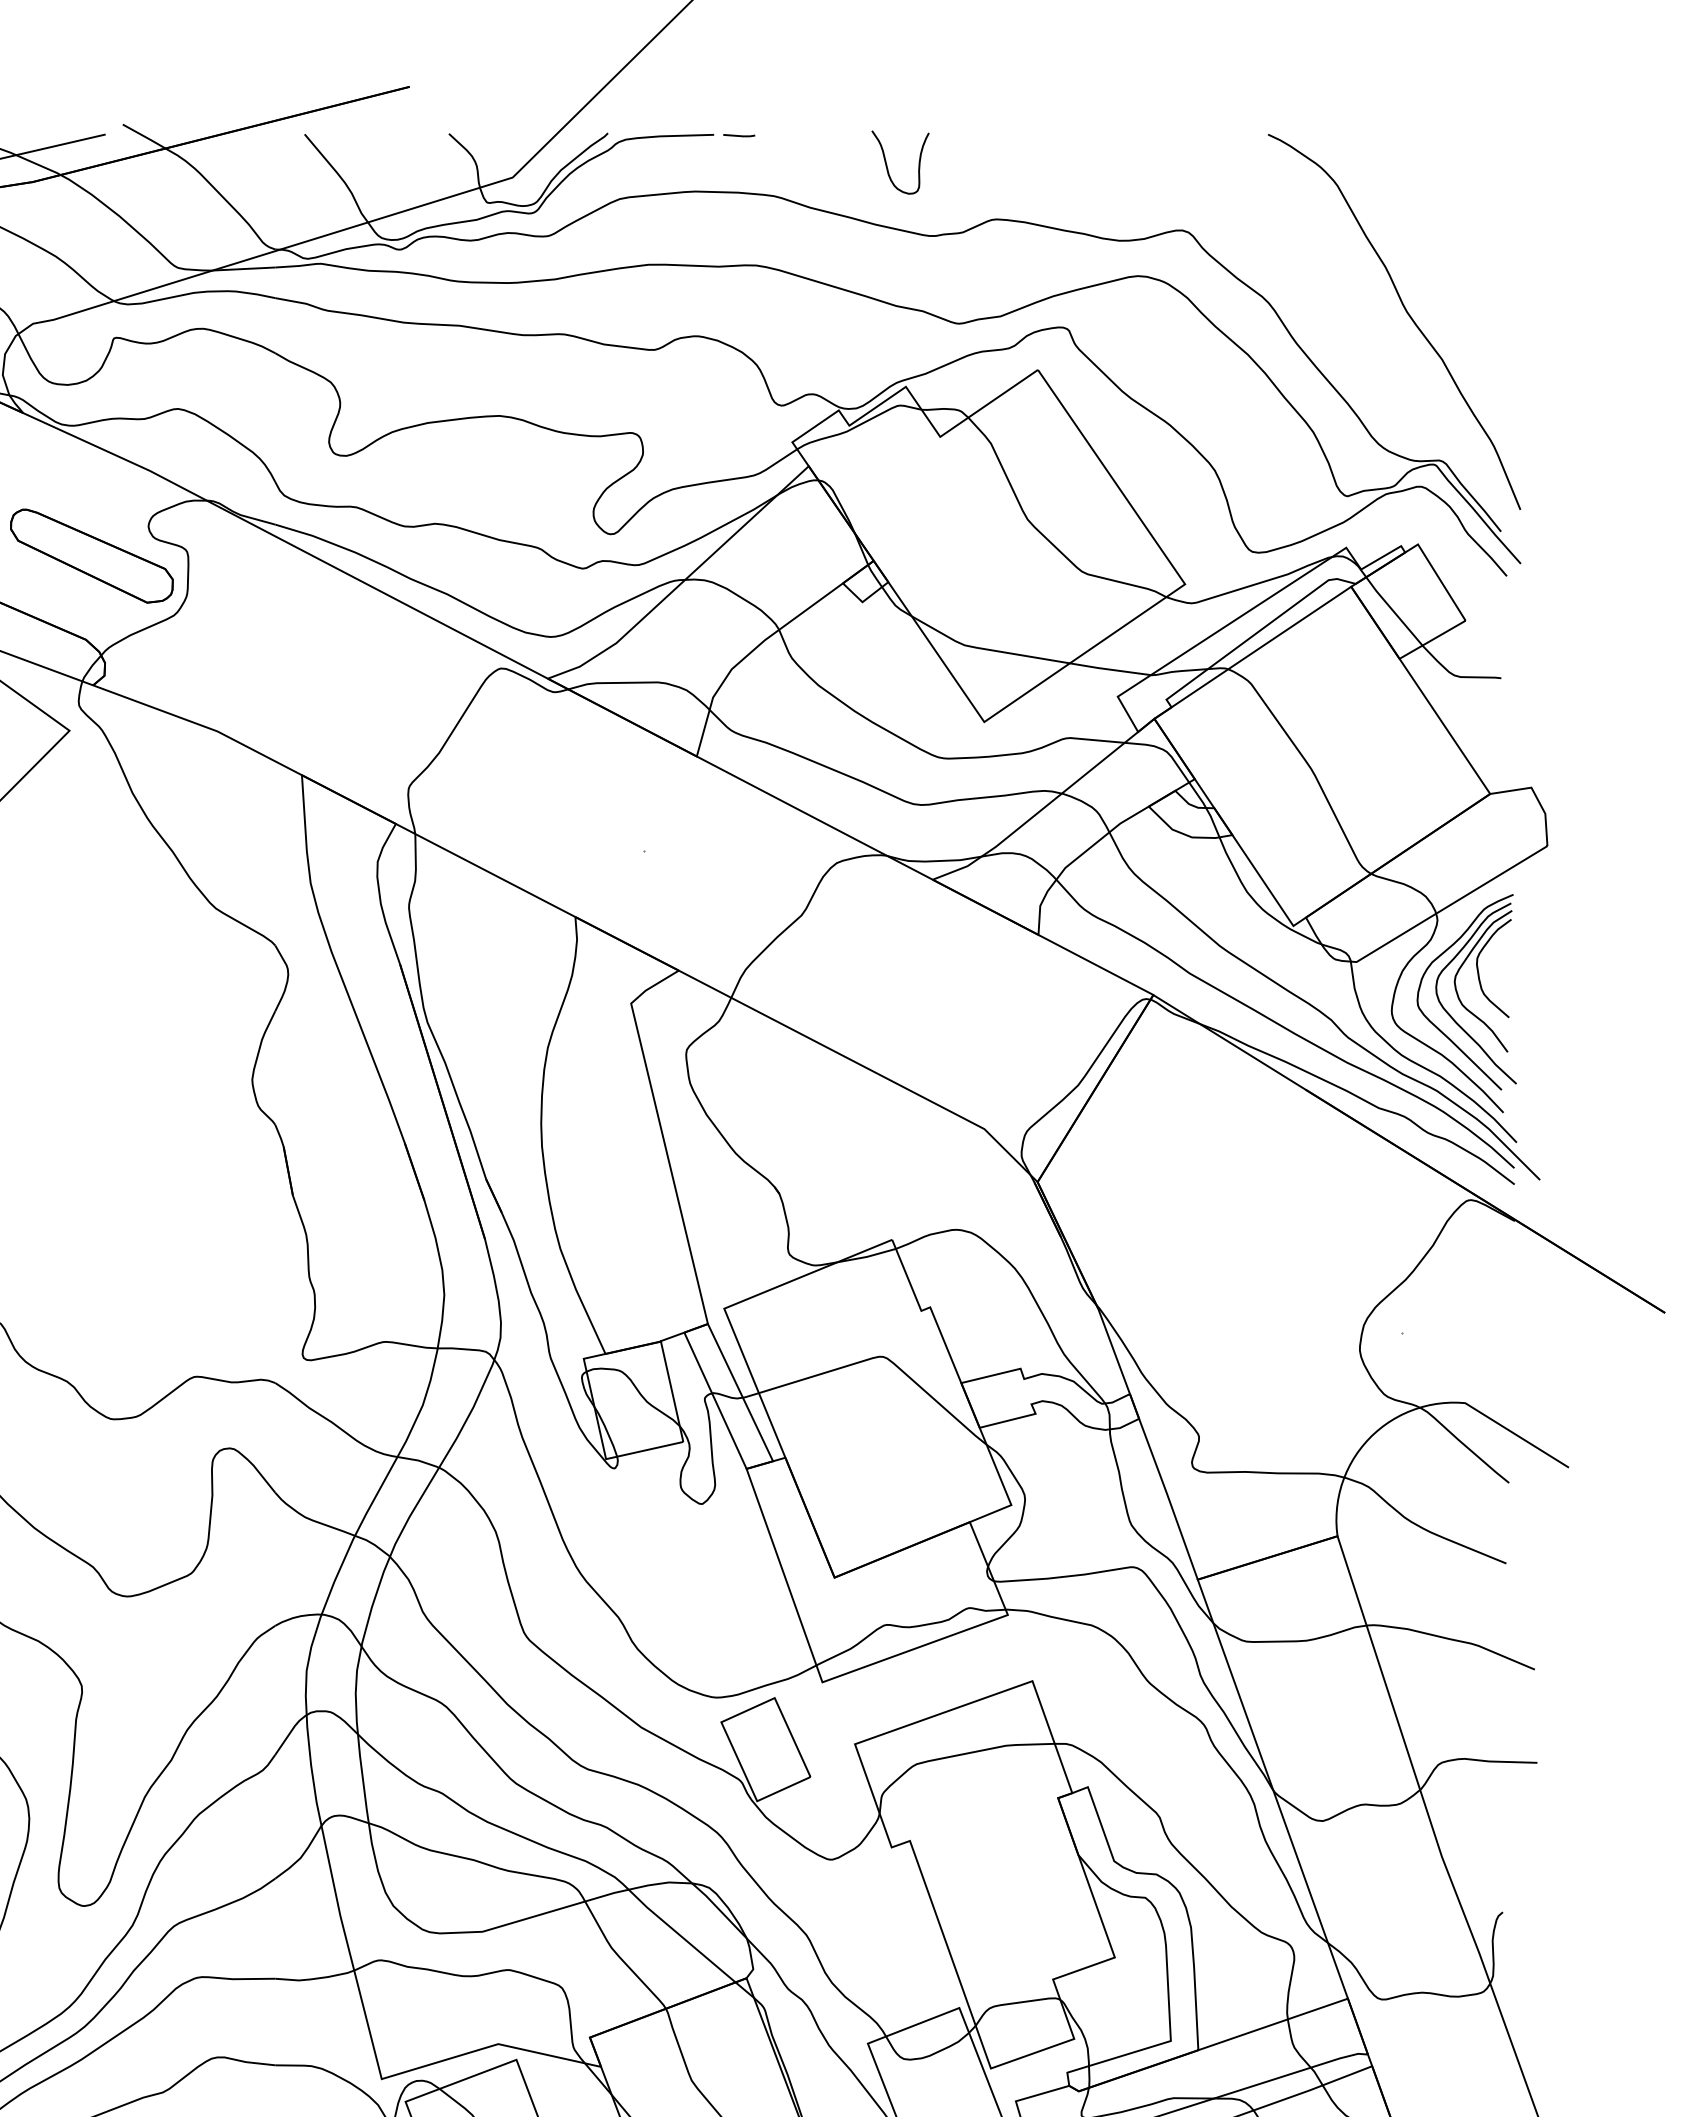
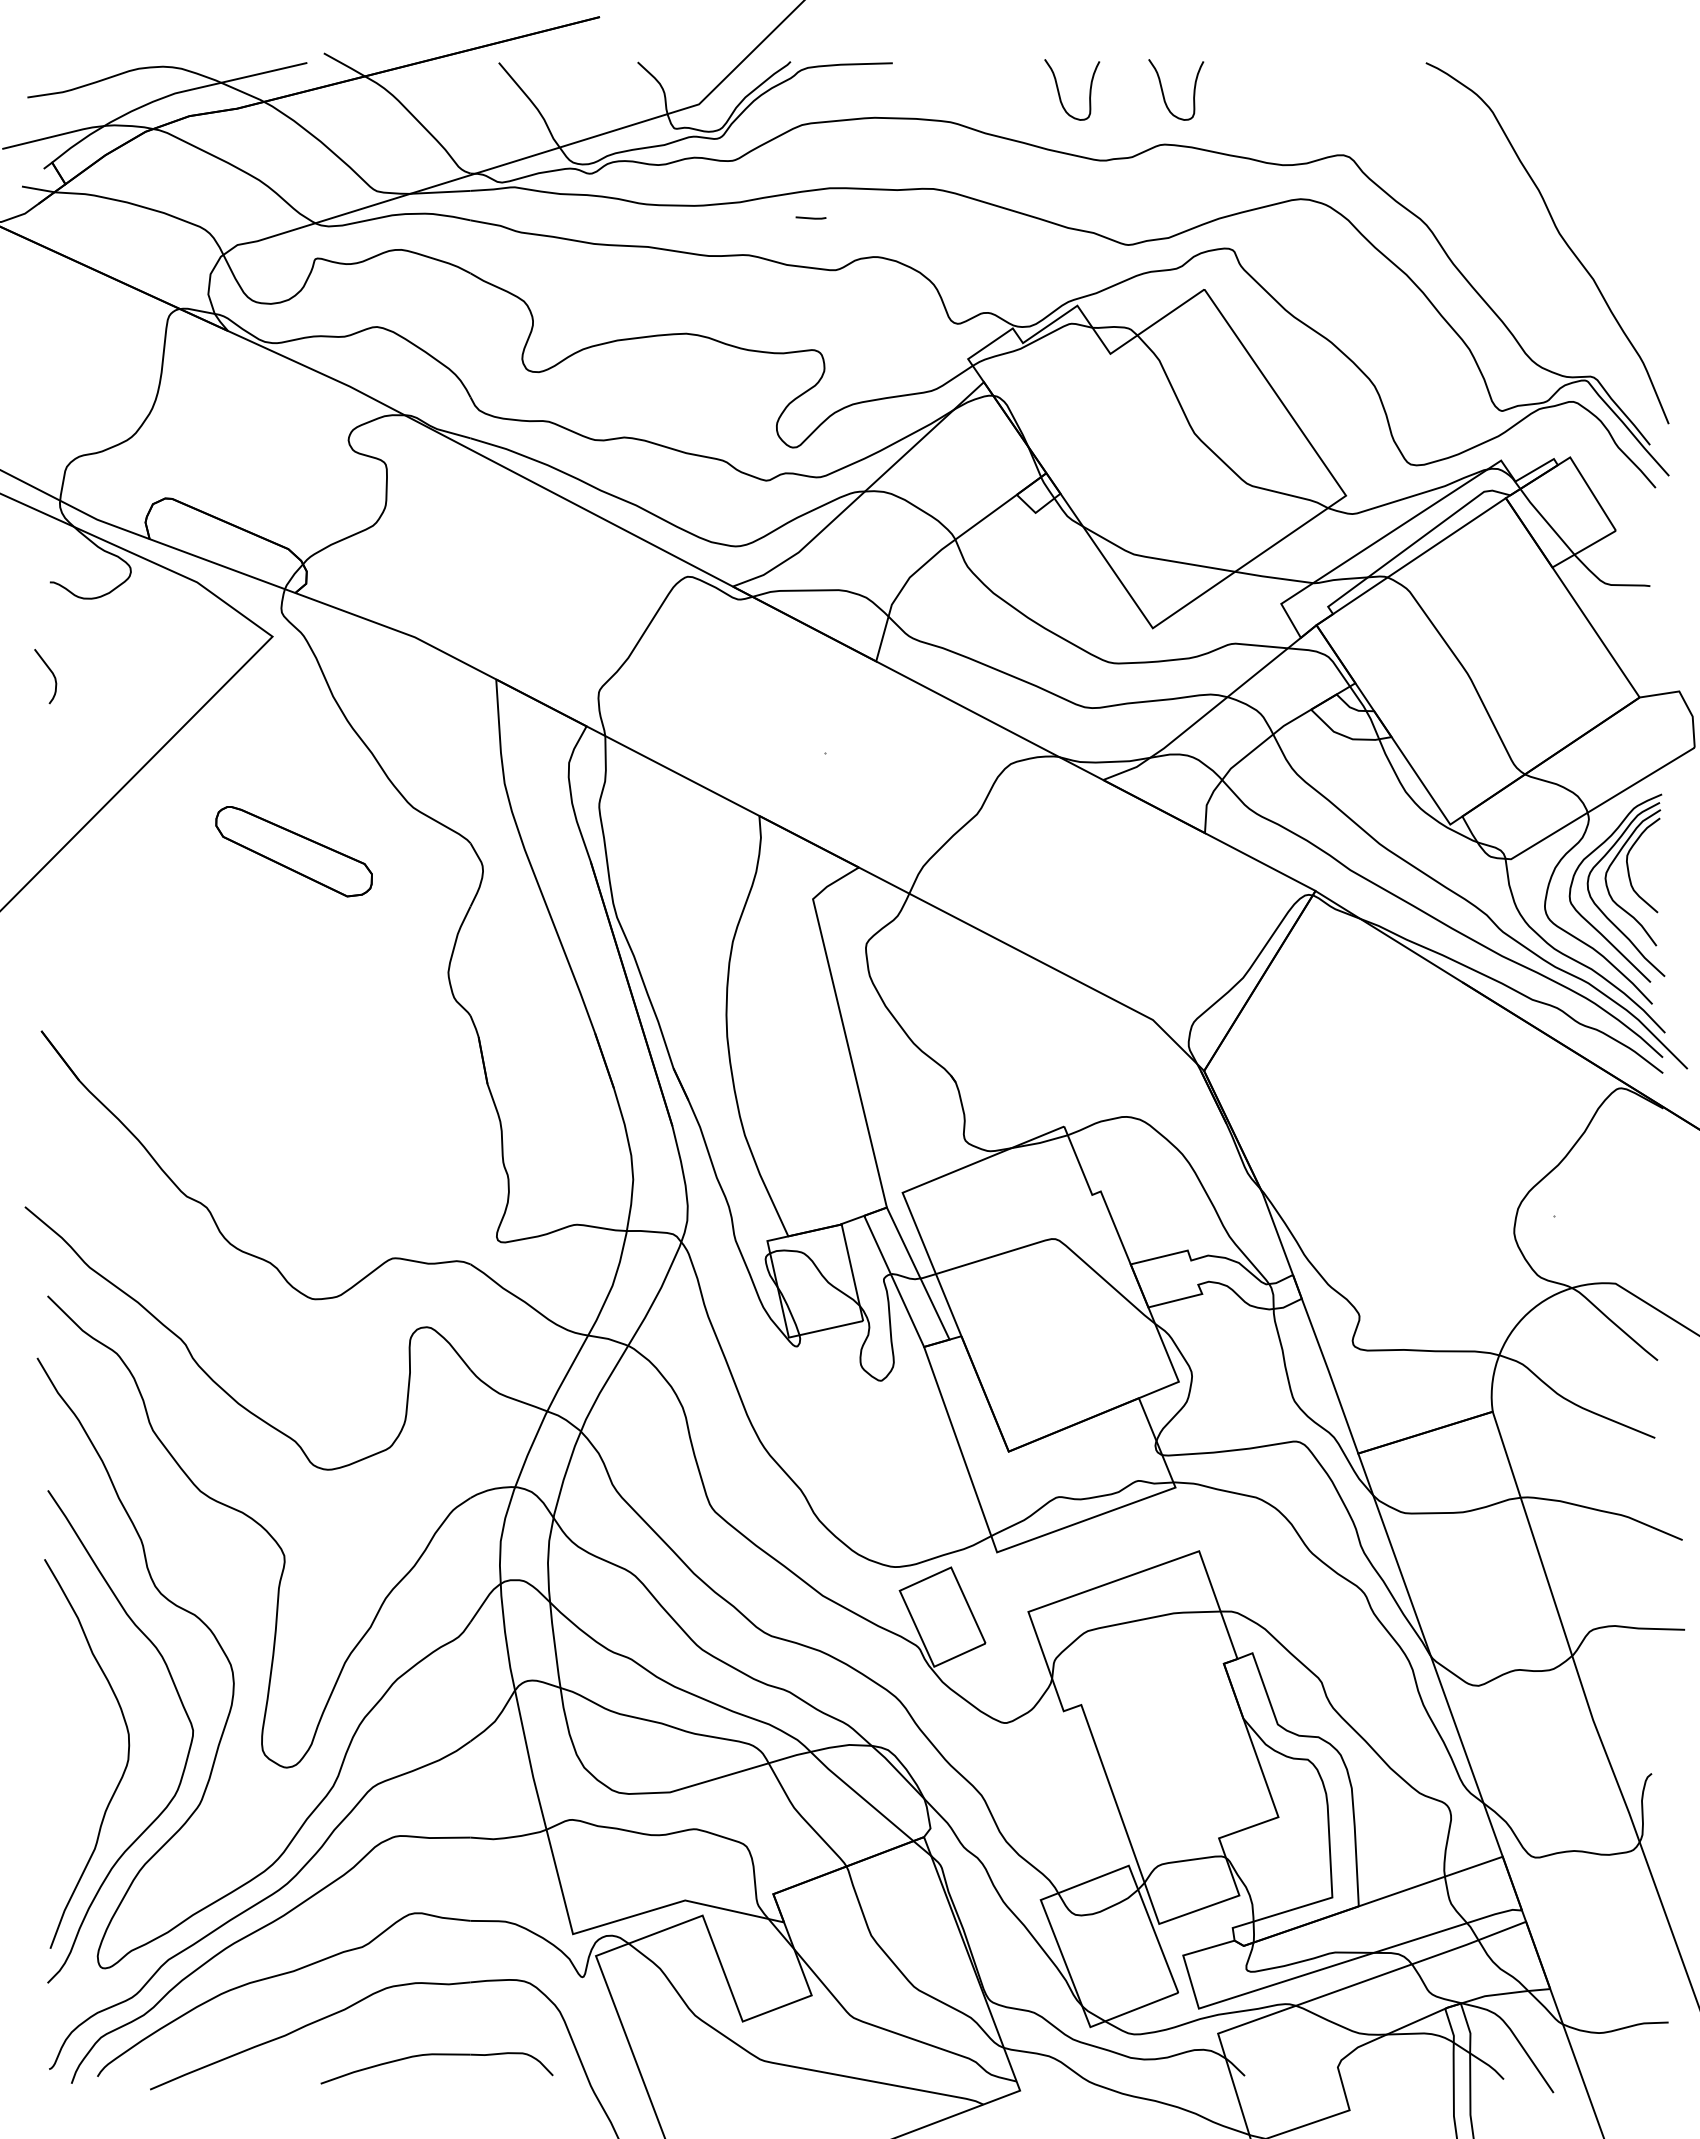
line: (738, 135) -> (810, 217), moved
curve: (995, 163) -> (1163, 90), added
part: (91, 555) -> (293, 851), moved

